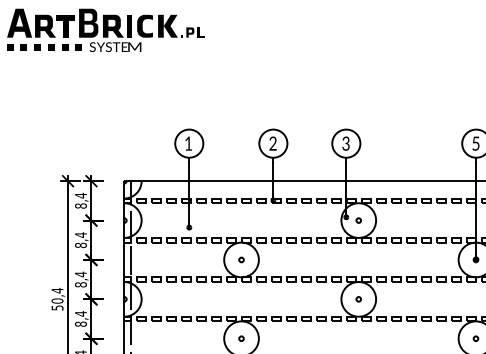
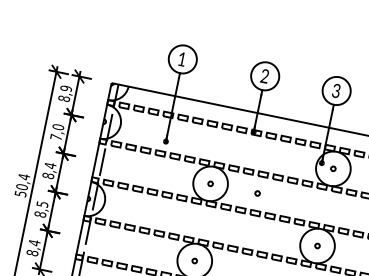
text: (80, 195) -> (65, 88), 8,4 -> 8,9
text: (80, 240) -> (56, 132), 8,4 -> 7,0
circle: (289, 259) -> (257, 193), added
text: (80, 313) -> (42, 203), 8,4 -> 8,5

